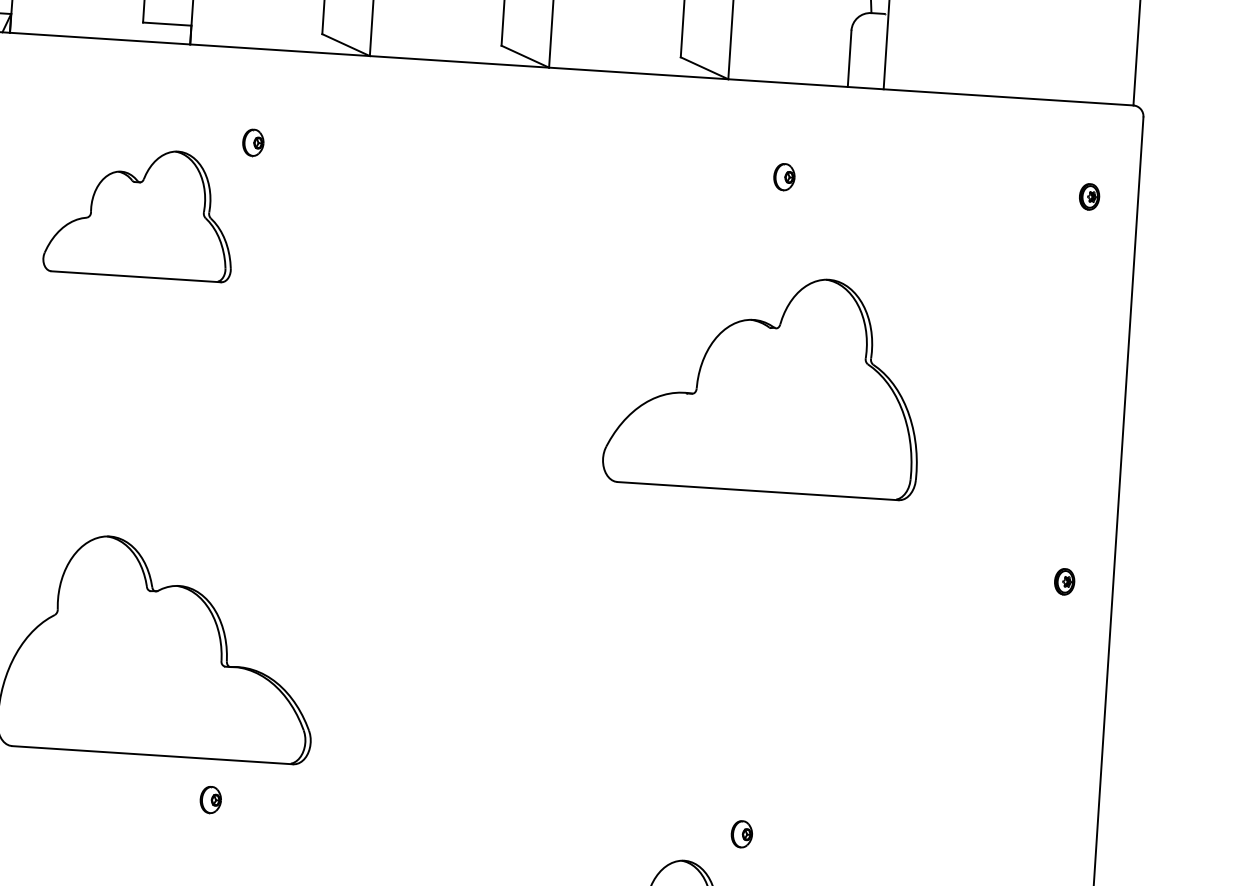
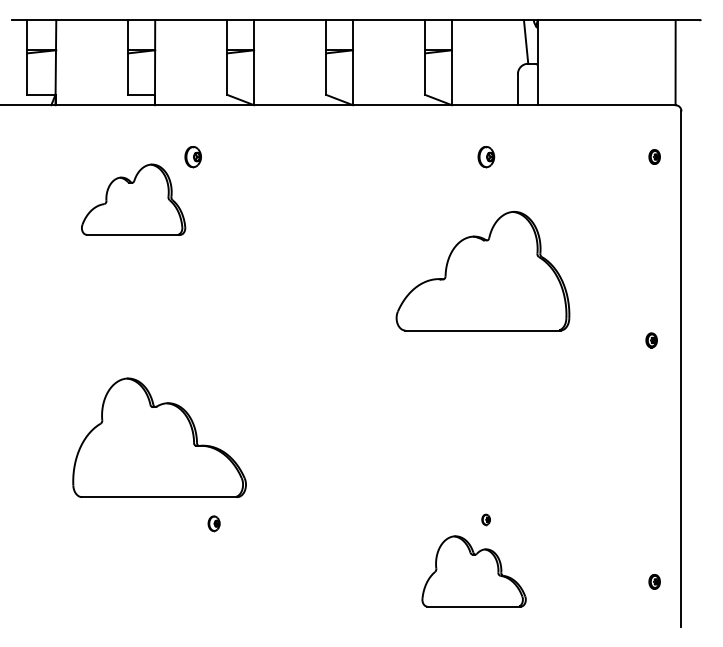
part: (252, 141) -> (192, 156), size x1.4
part: (783, 176) -> (485, 156), size x1.4
part: (1064, 581) -> (651, 340), moved
part: (209, 799) -> (213, 523), moved
part: (740, 833) -> (485, 519), size x0.7

